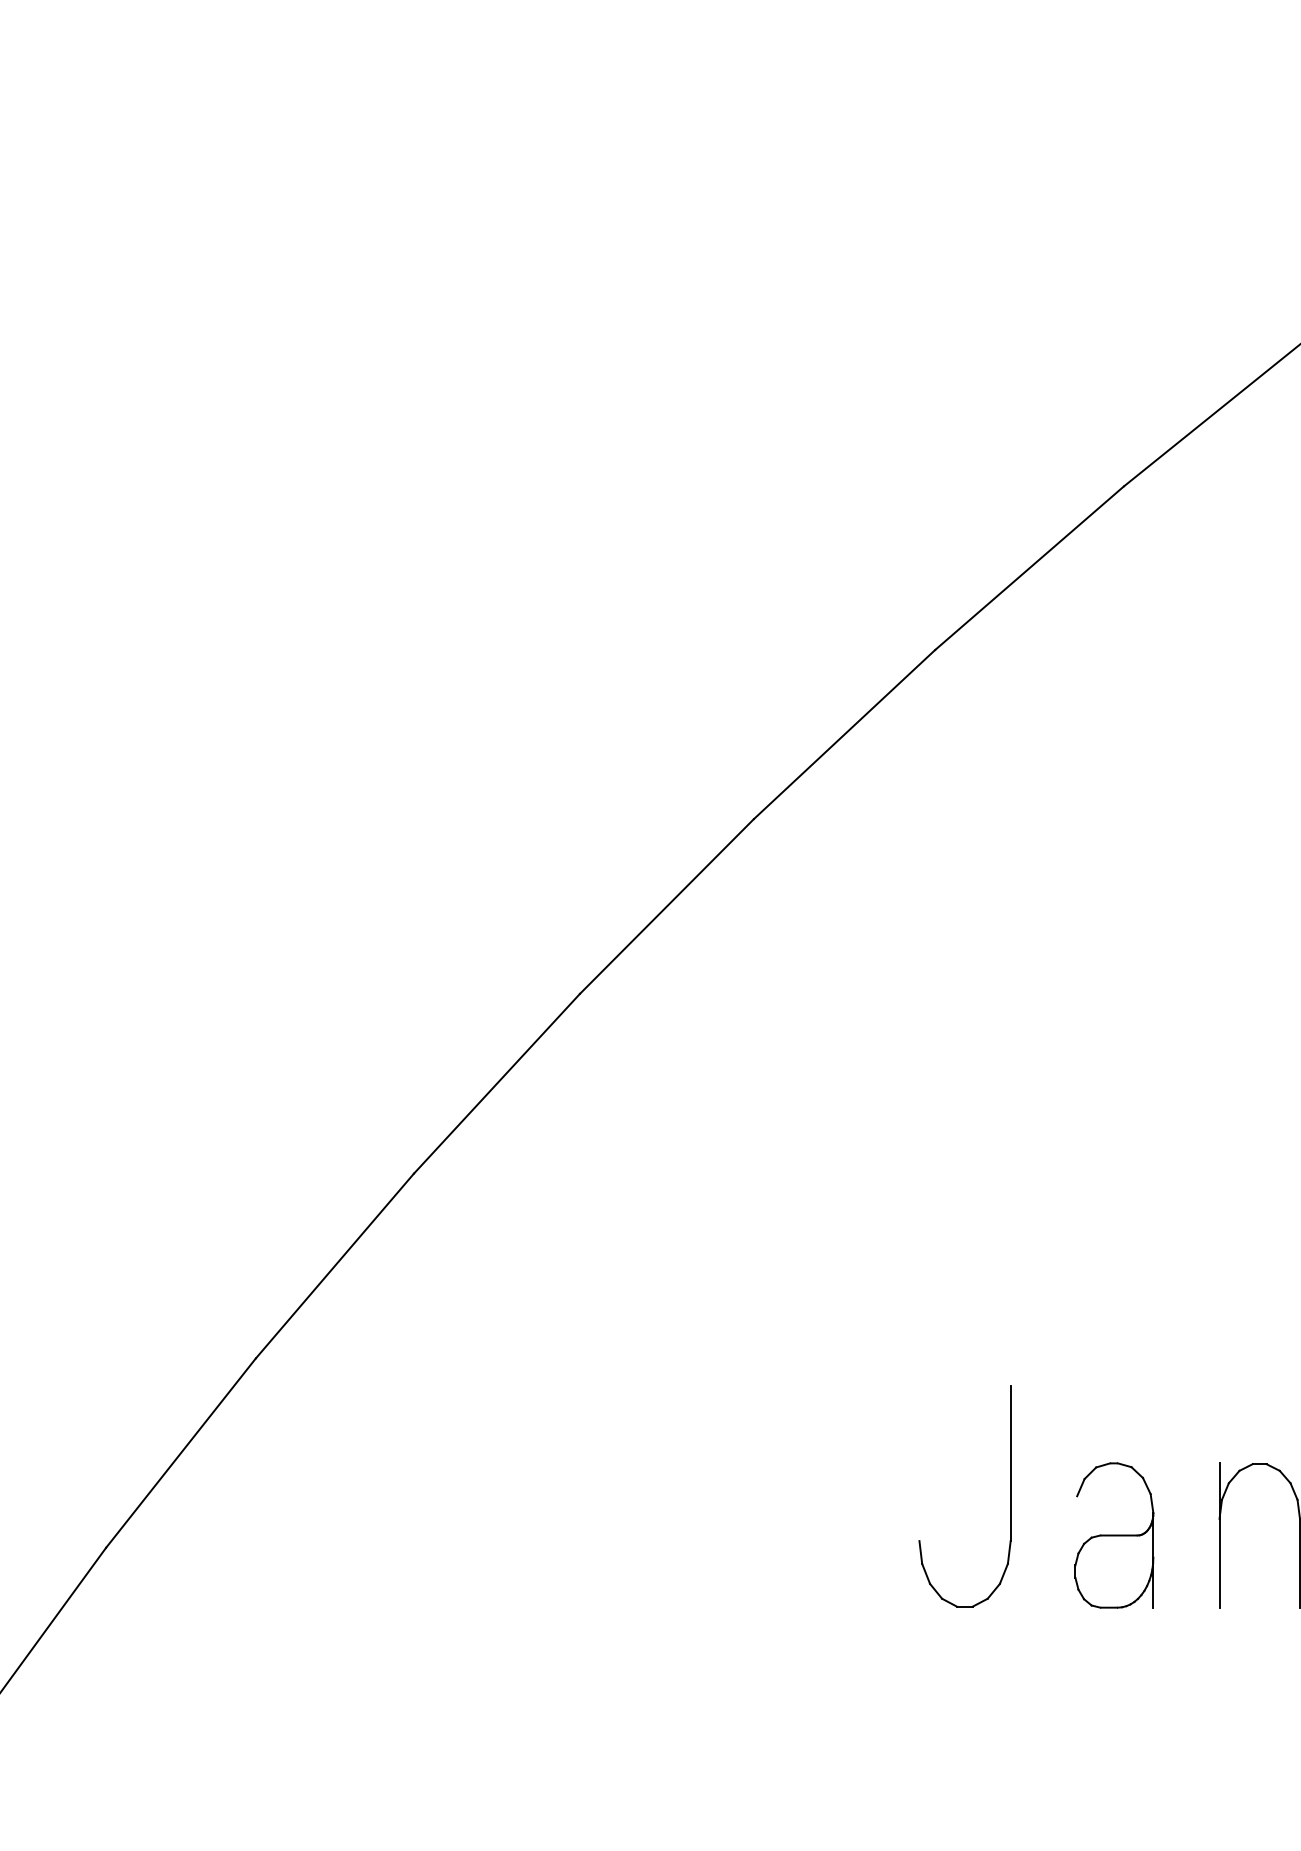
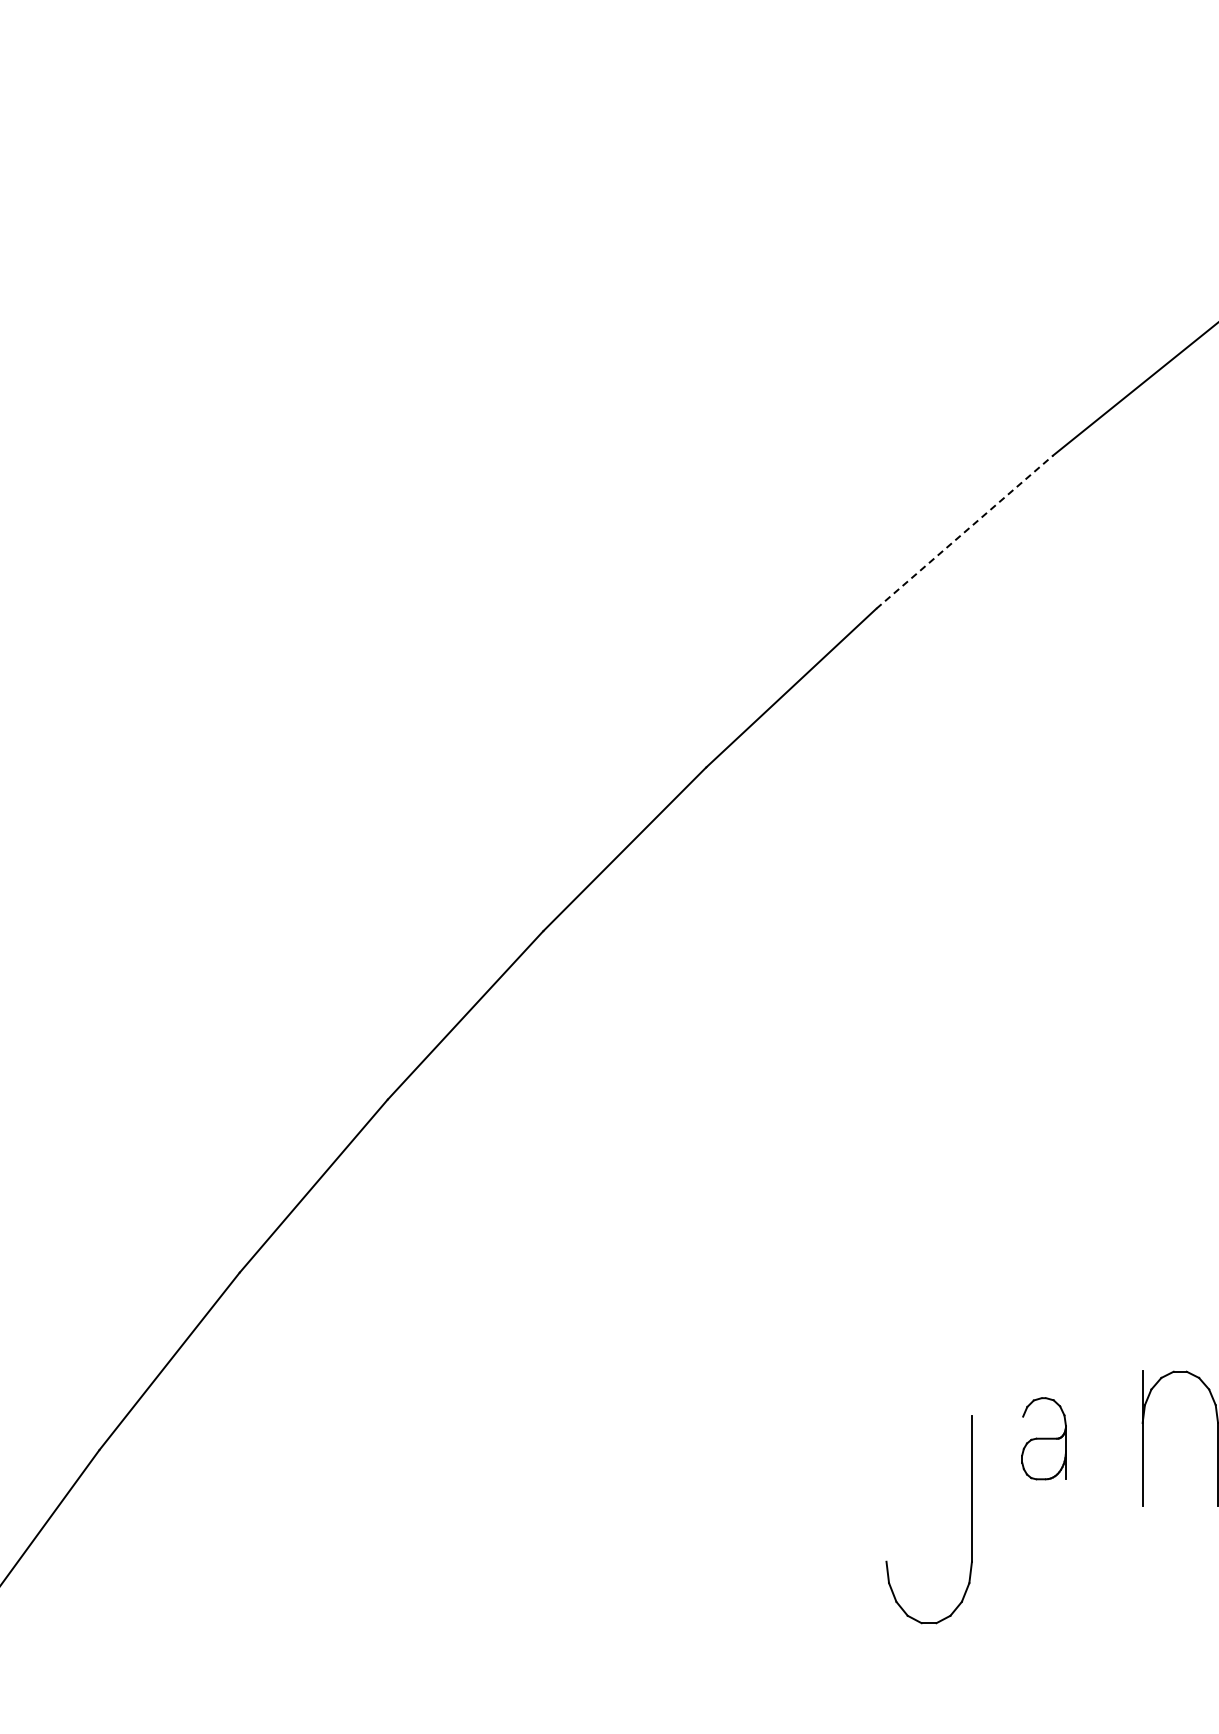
line: (1030, 567) -> (965, 531), solid -> dashed
part: (1010, 1495) -> (971, 1519), moved
part: (1113, 1535) -> (1043, 1438), size x0.6

